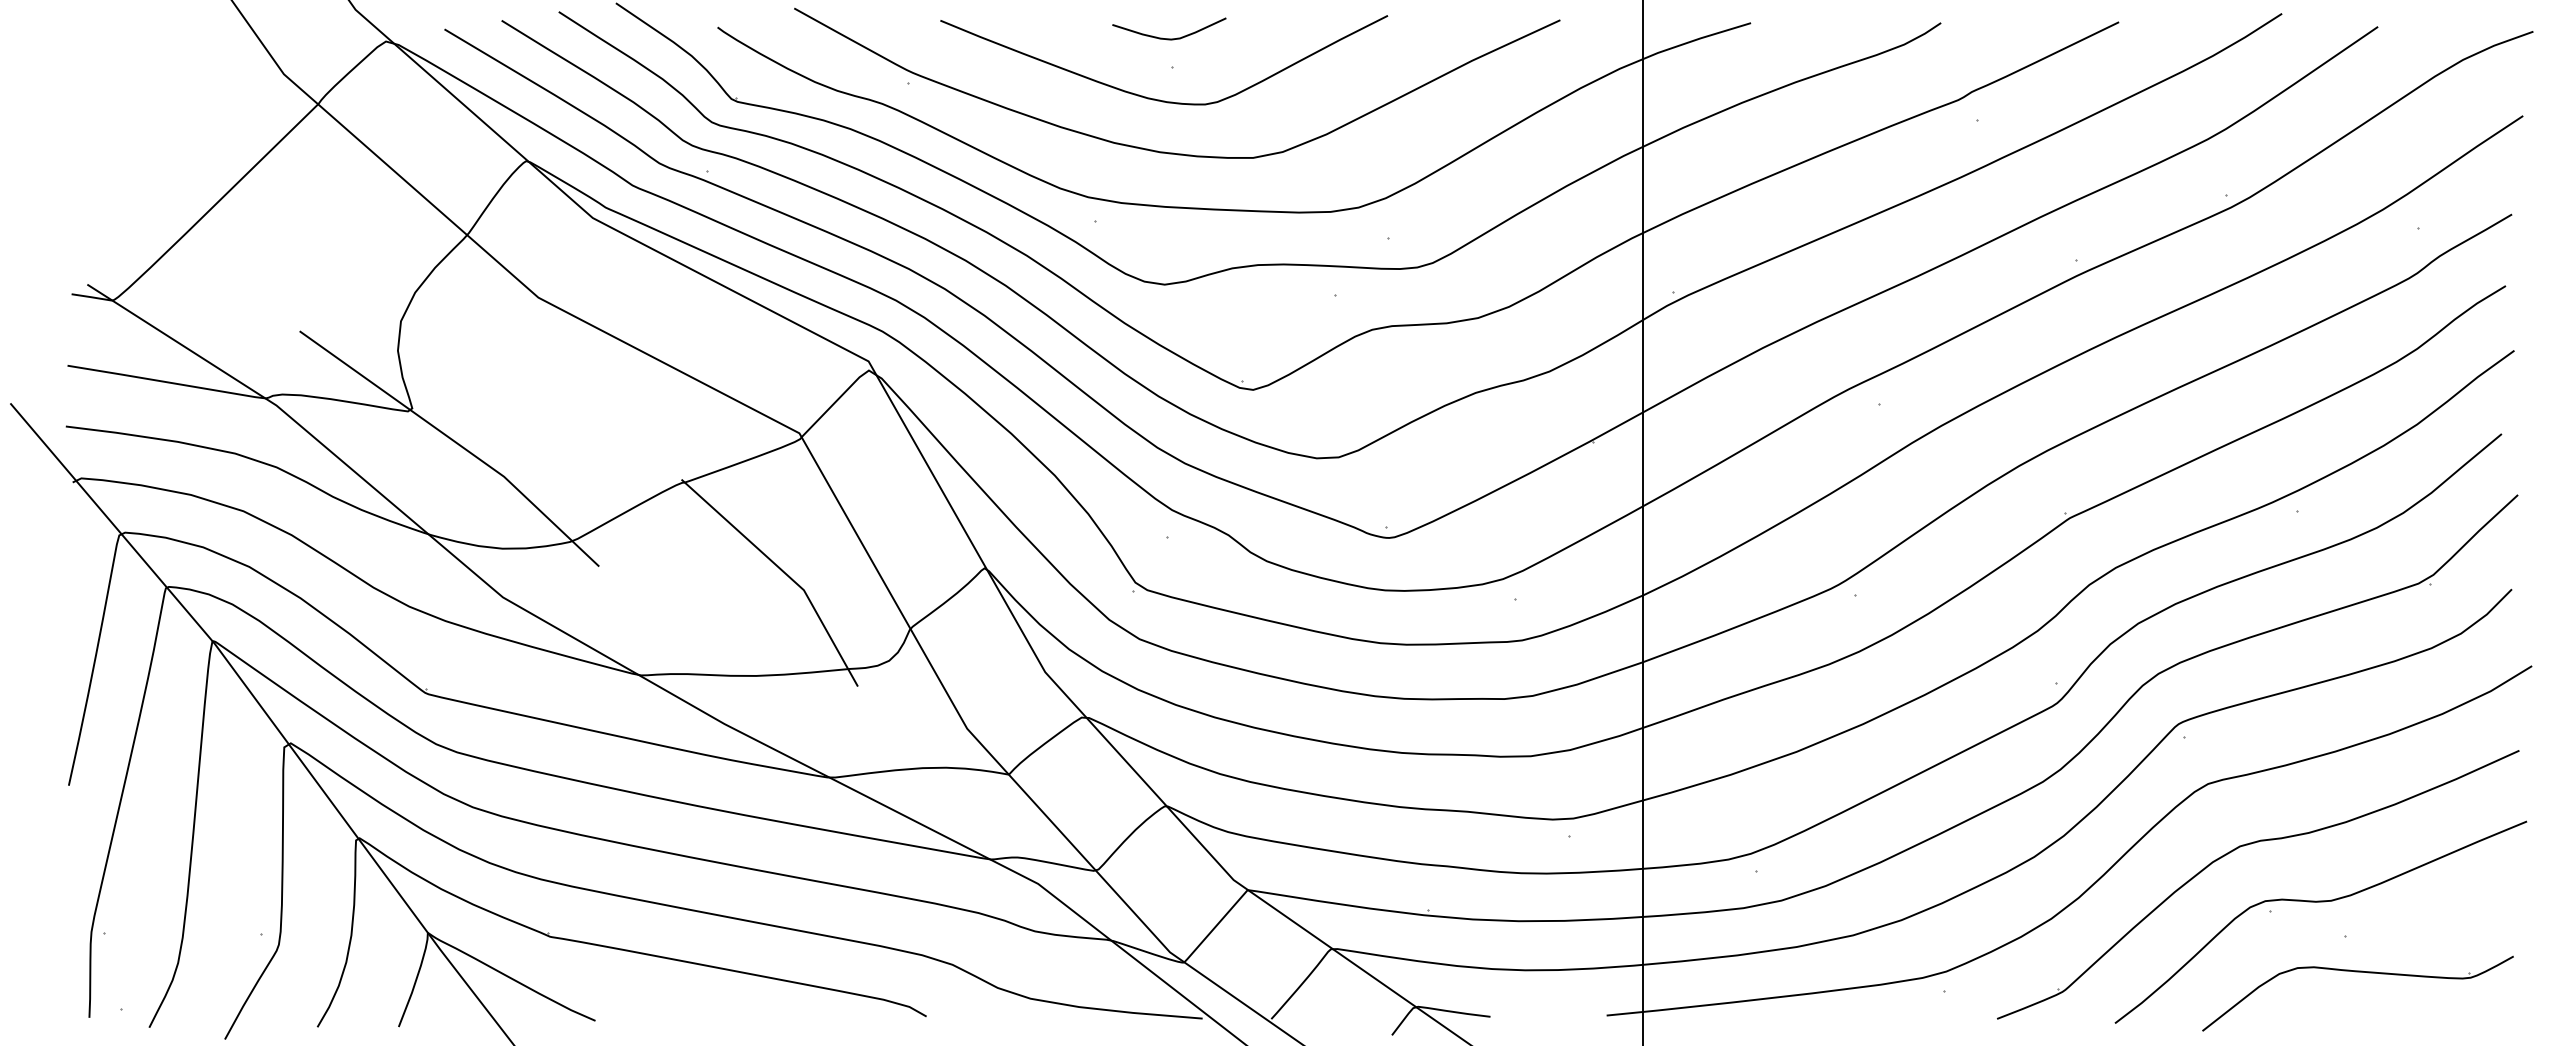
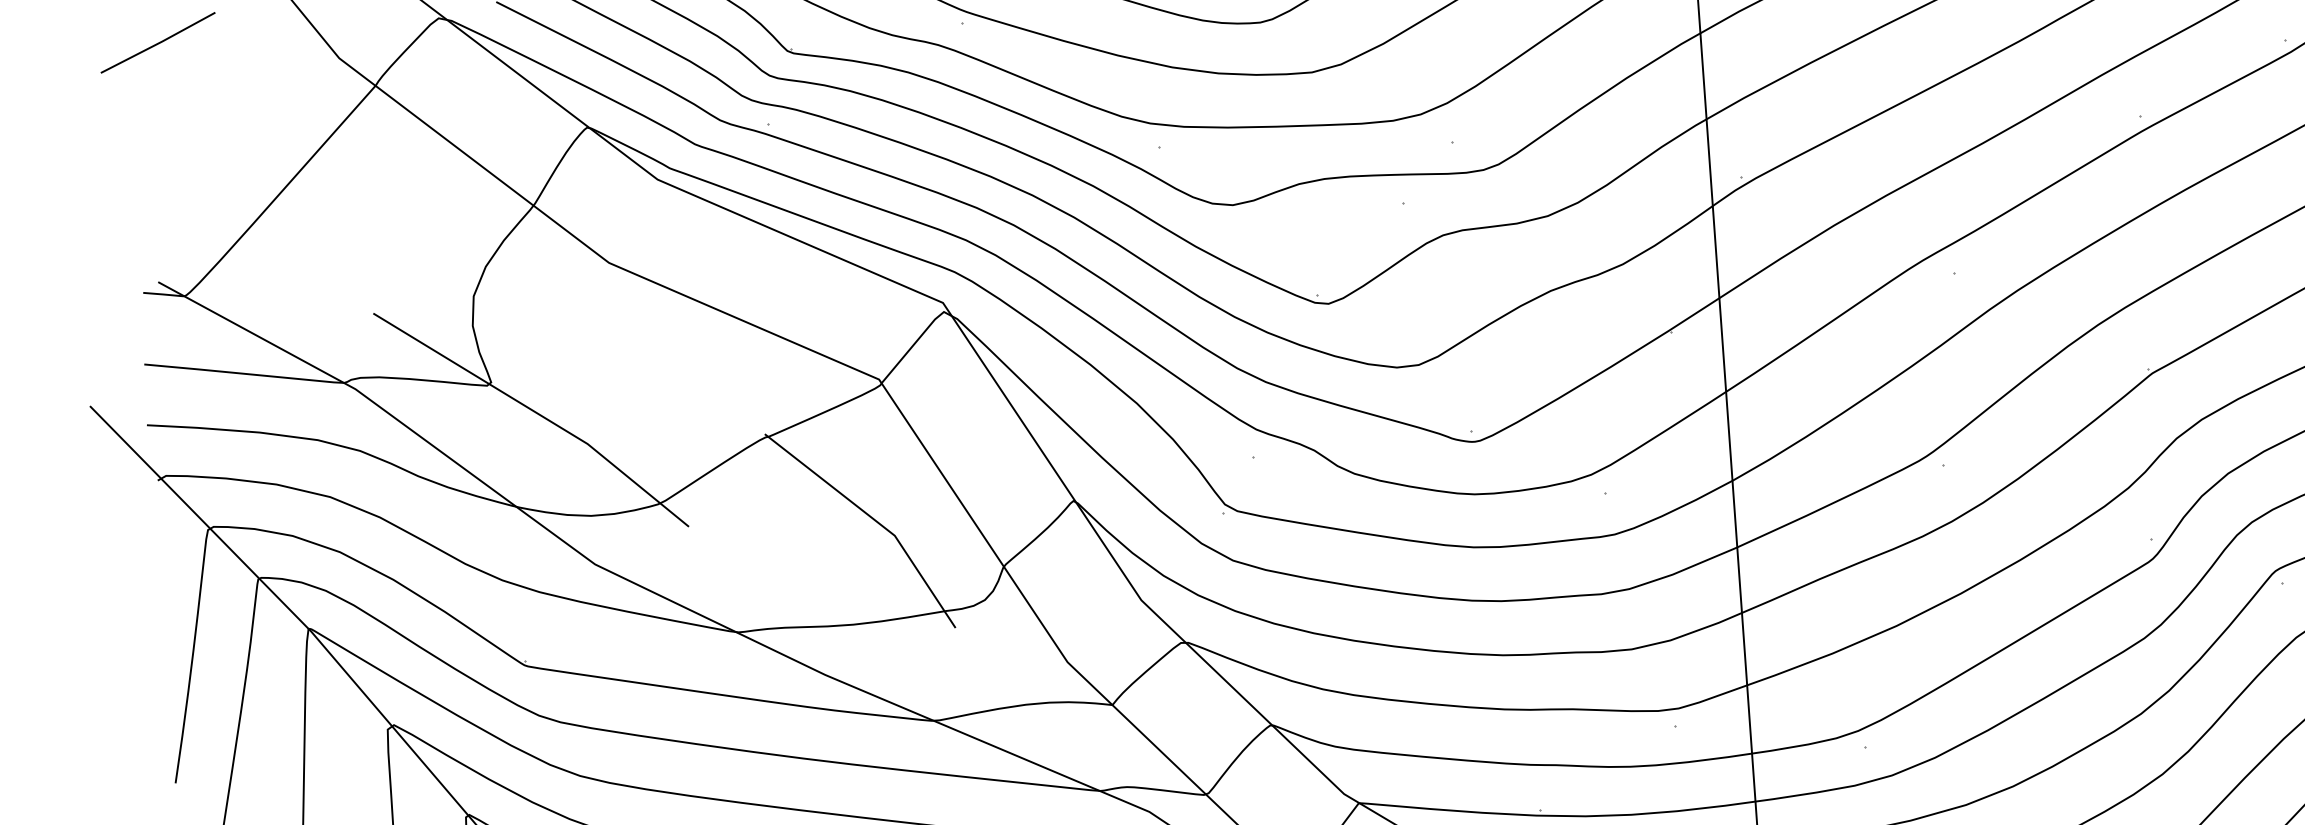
line: (104, 45) -> (158, 42), added

